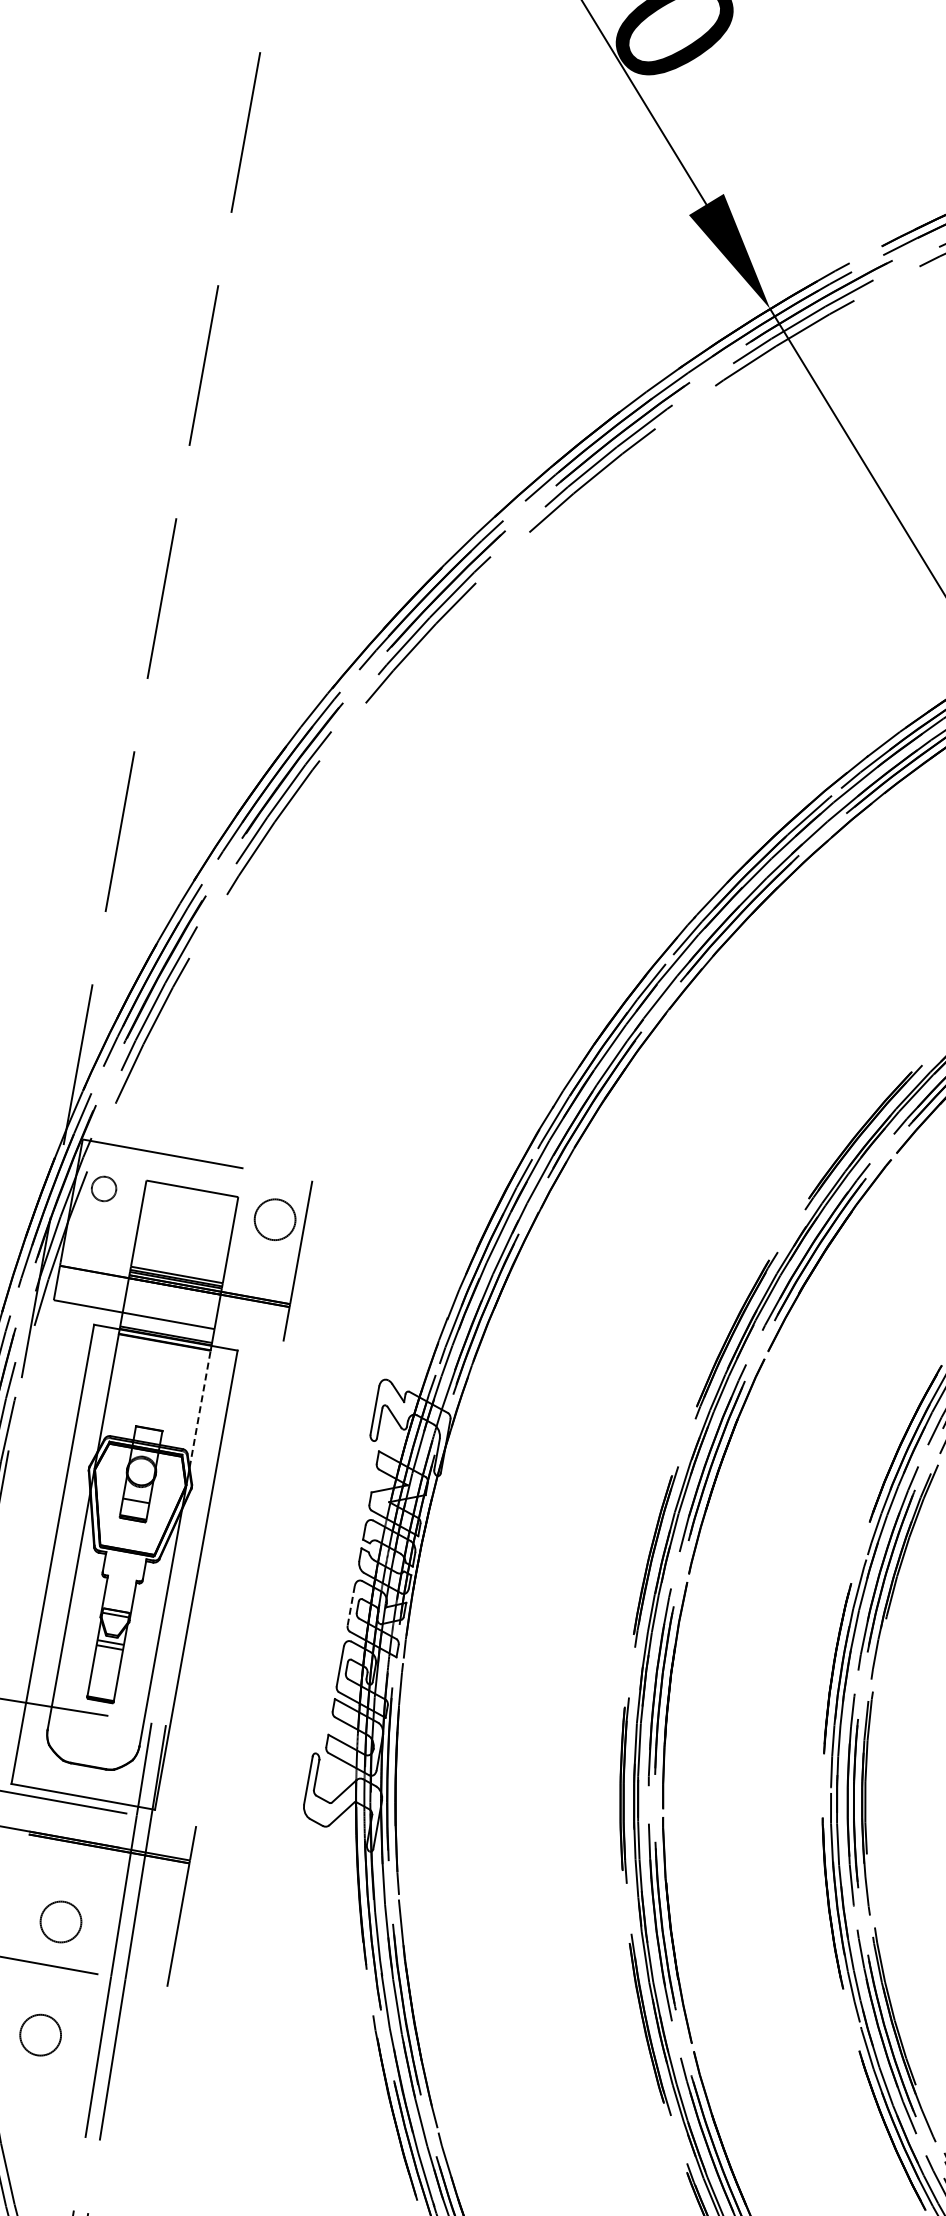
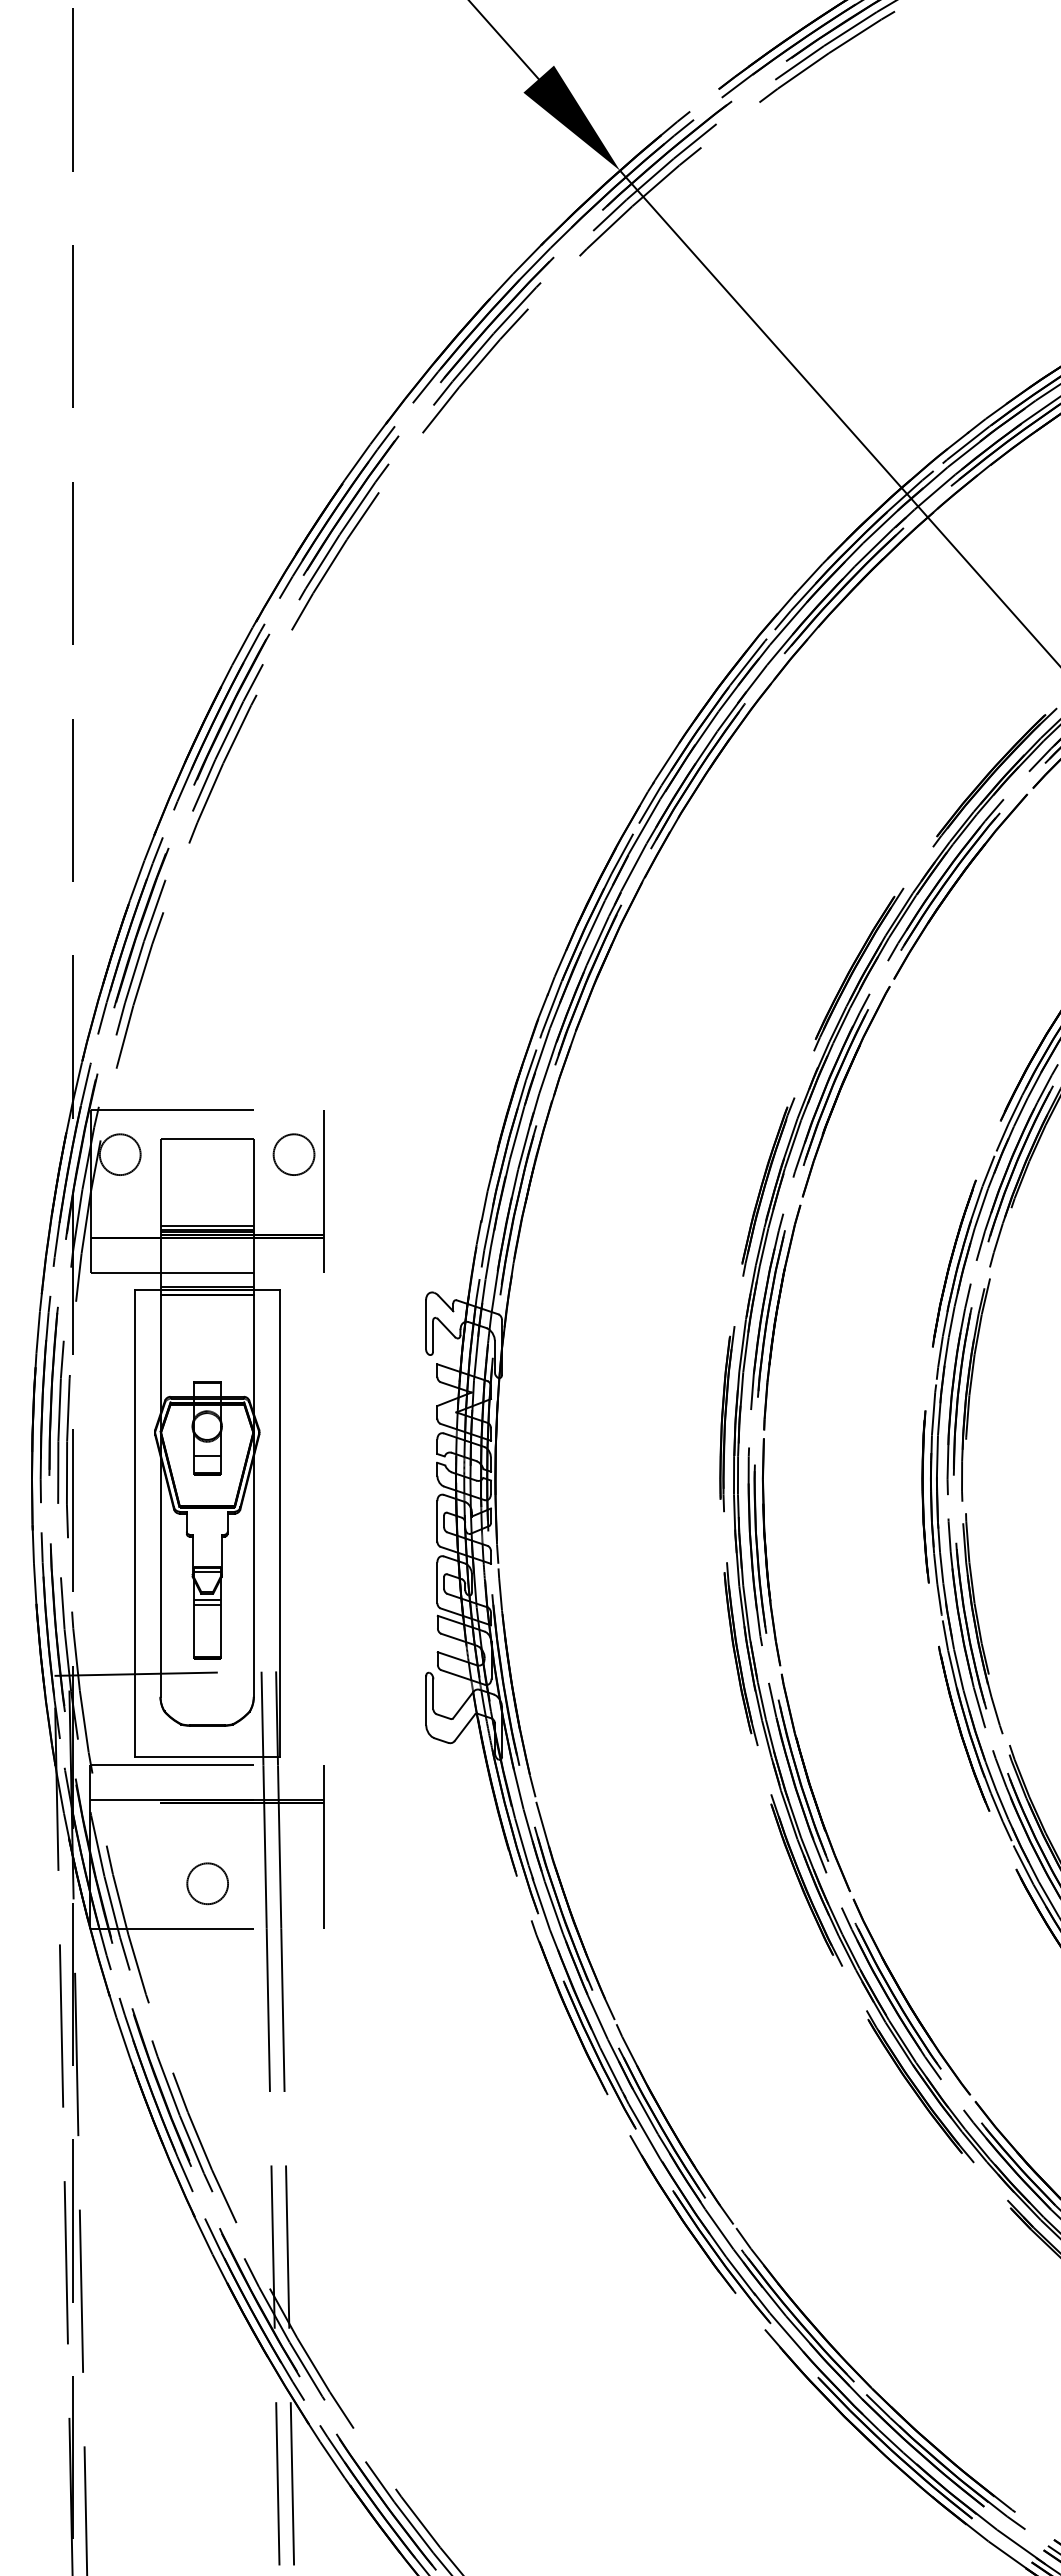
circle: (103, 1188) -> (119, 1154), size x1.67
line: (199, 1409) -> (253, 1354), dashed -> solid
line: (351, 1606) -> (437, 1521), dashed -> solid
circle: (40, 2034) -> (207, 1998), removed

